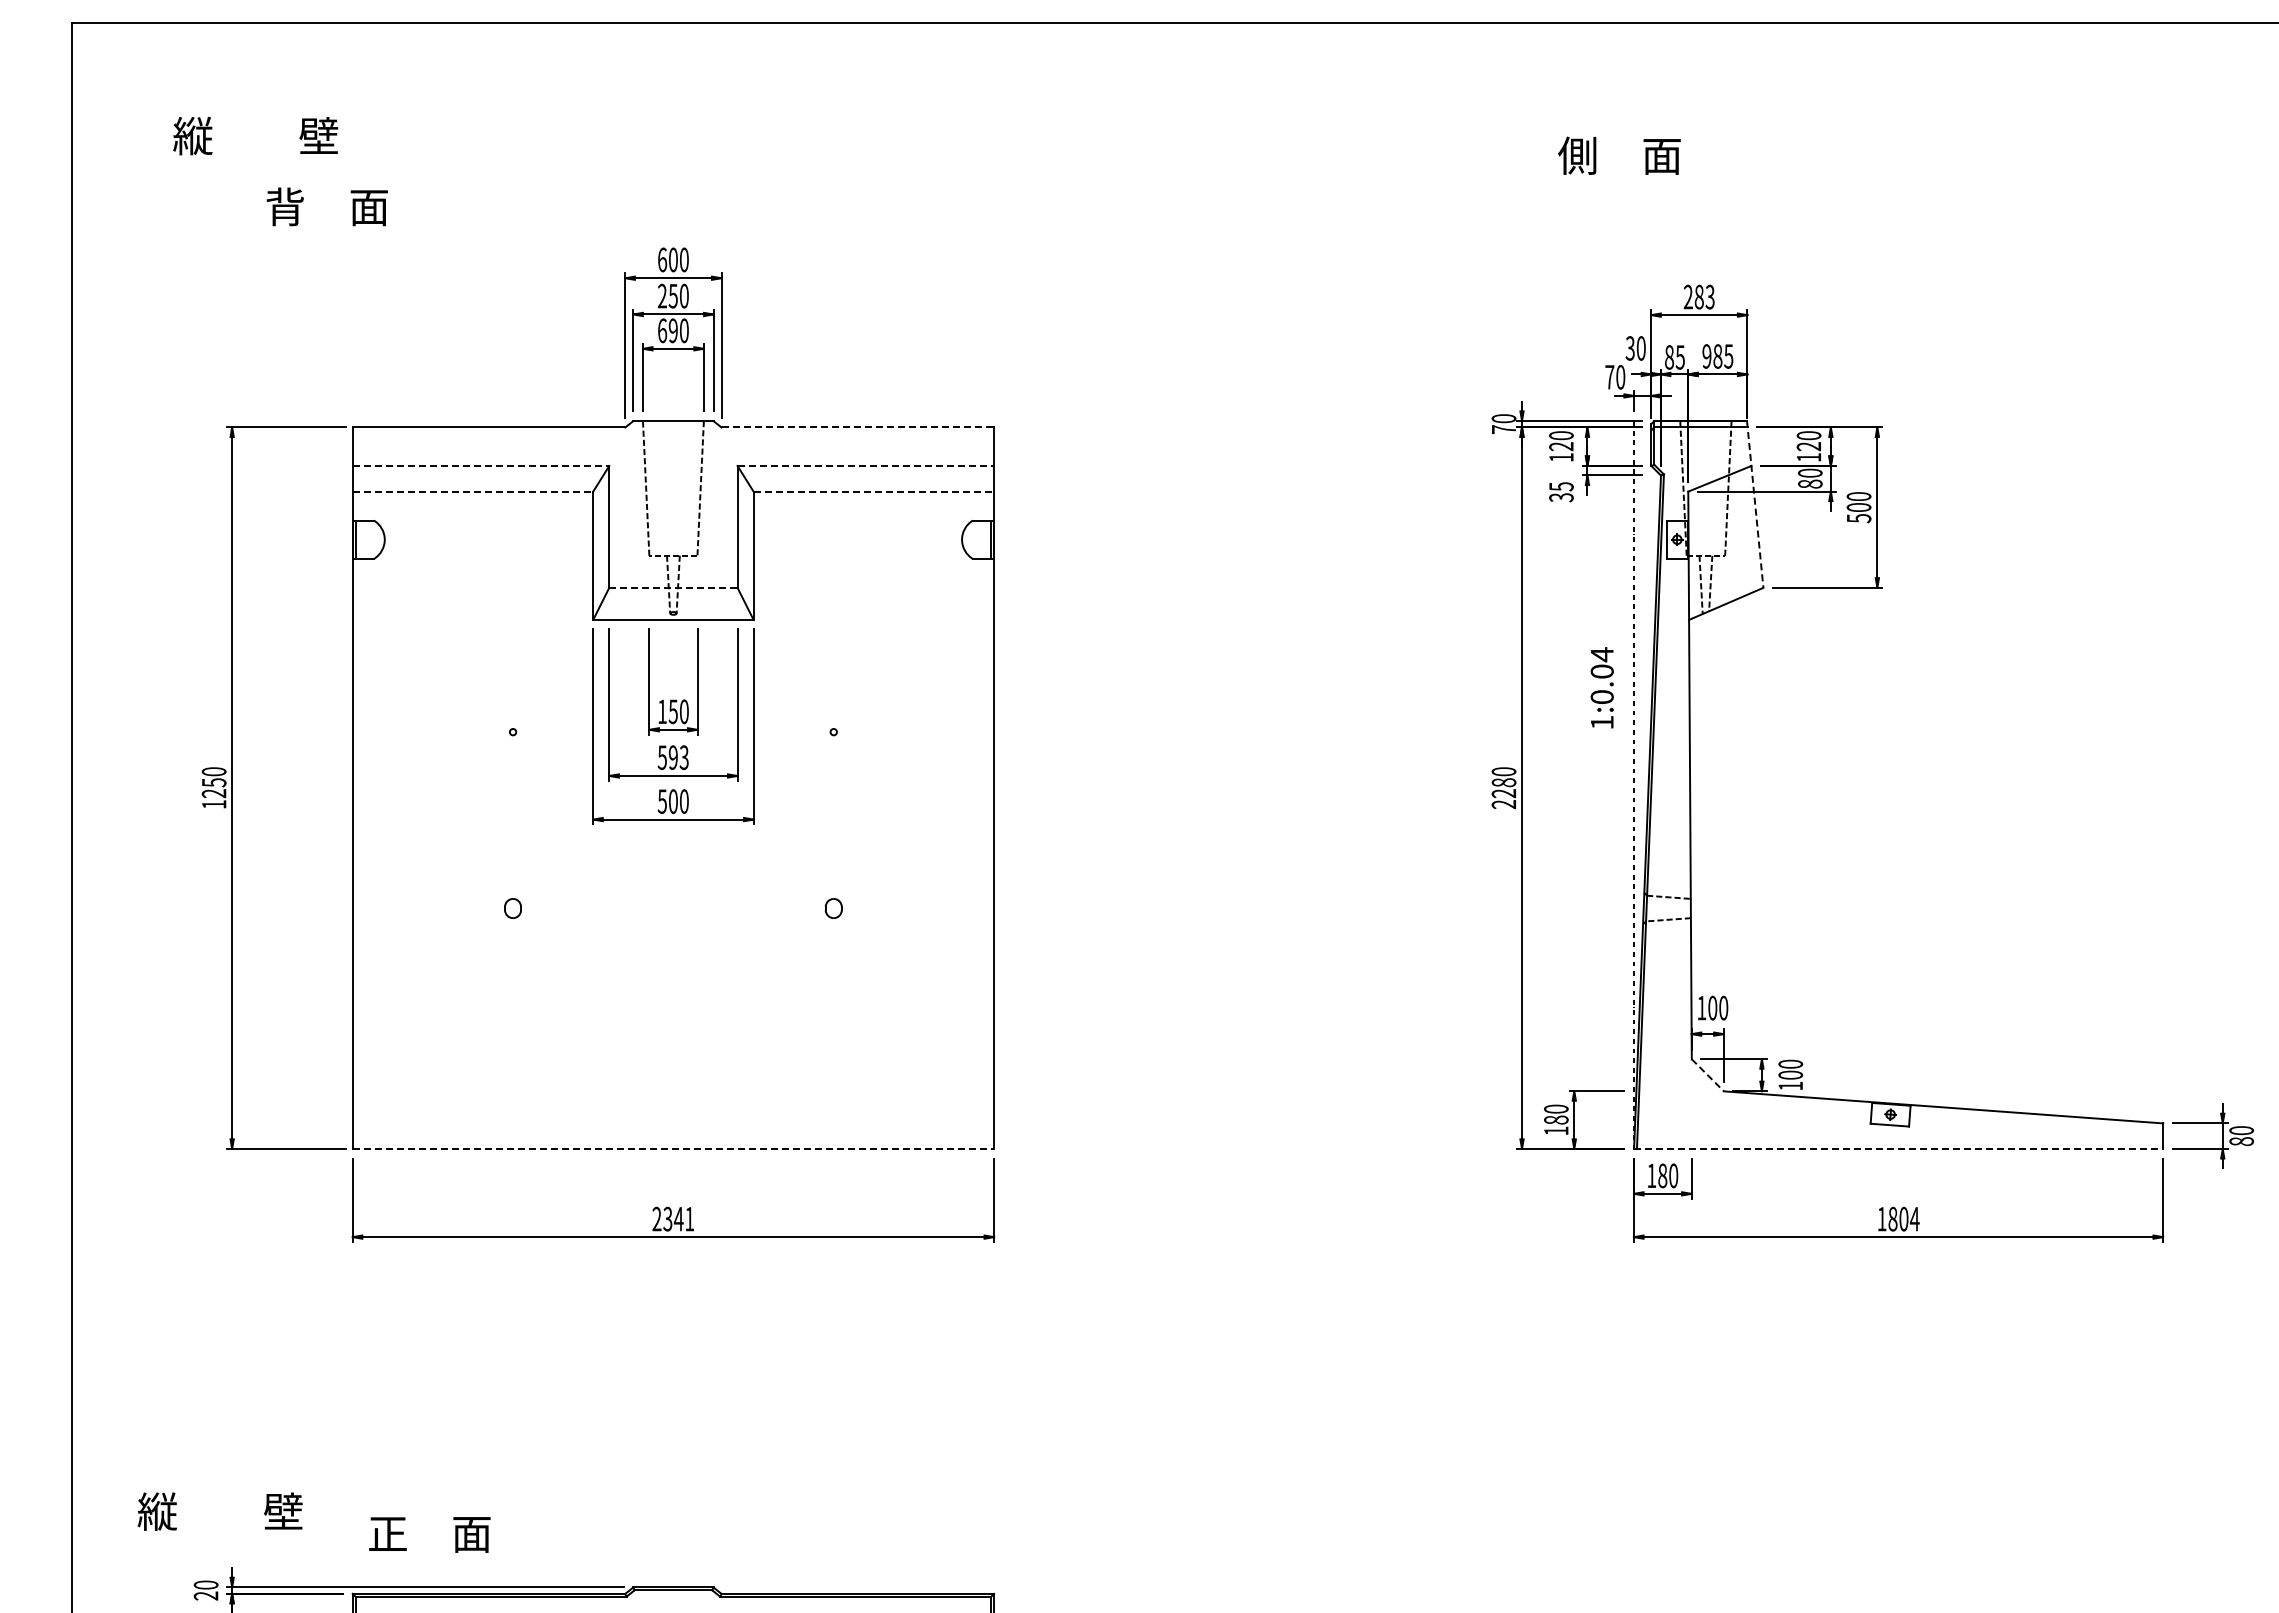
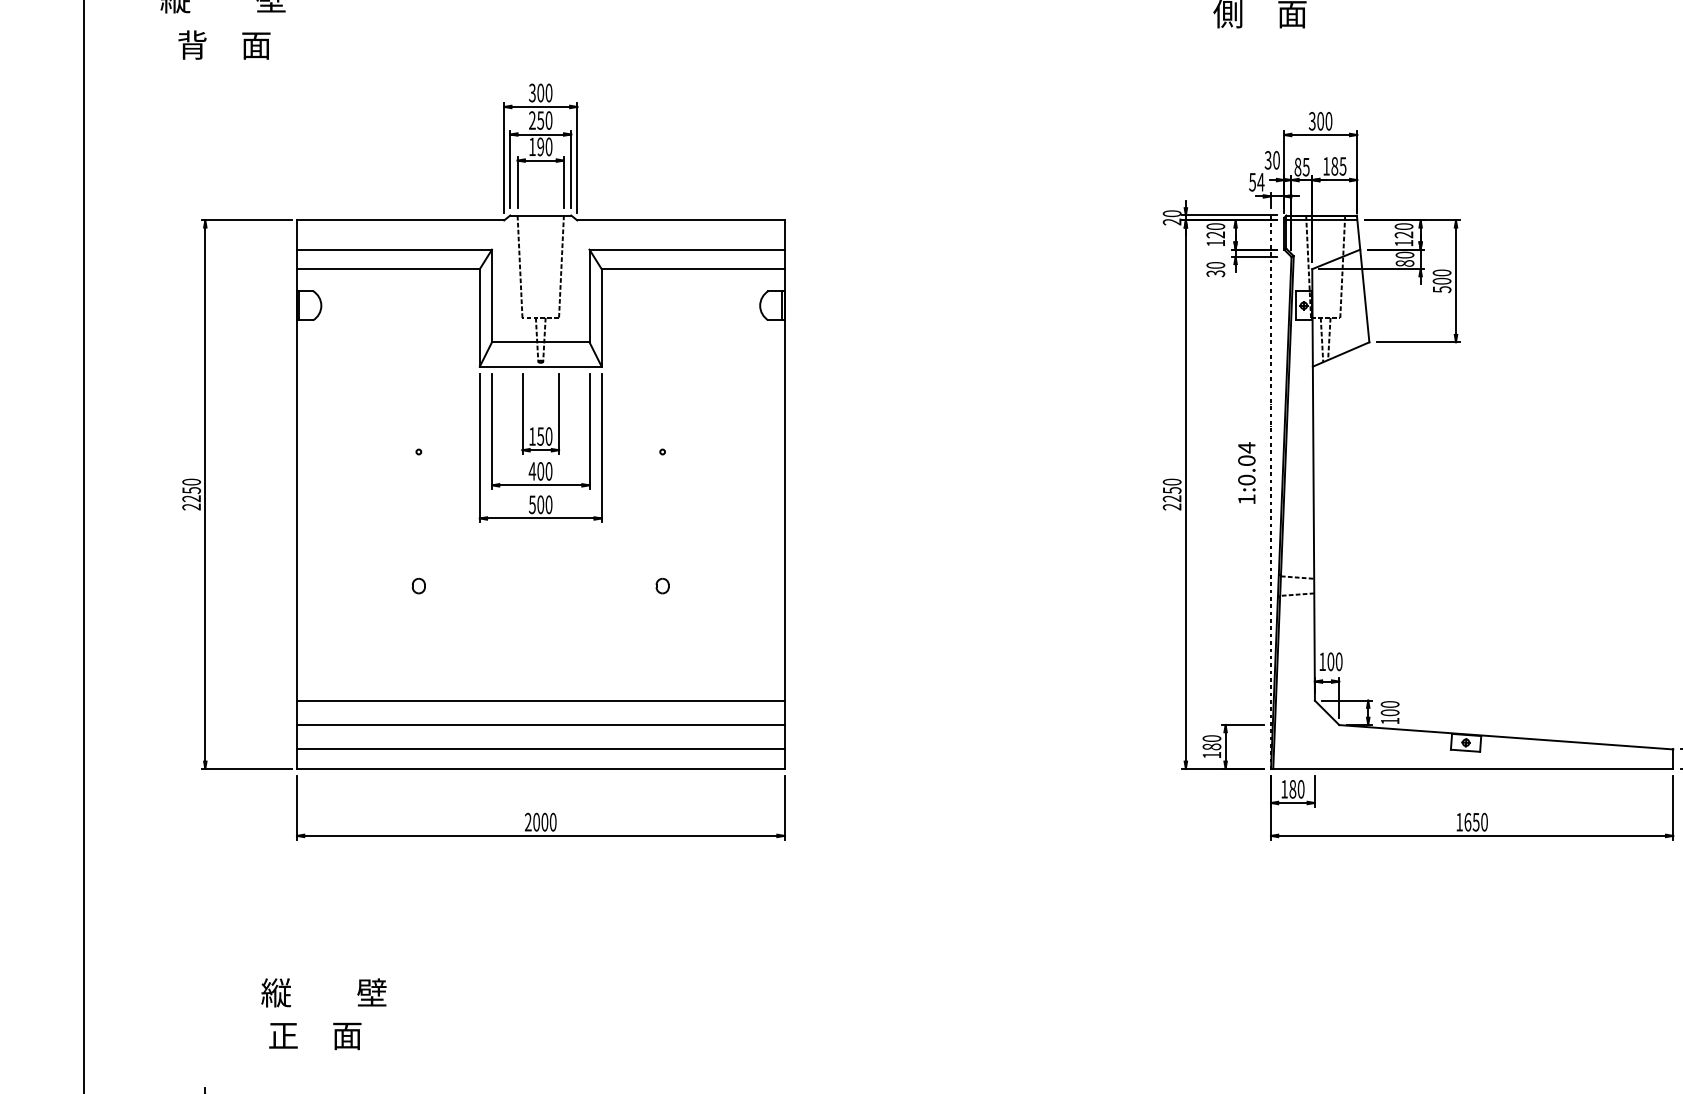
text: (326, 206) -> (223, 44), moved
text: (662, 259) -> (532, 92), 600 -> 300
text: (1698, 296) -> (1320, 120), 283 -> 300
text: (662, 330) -> (532, 146), 690 -> 190
text: (1706, 356) -> (1326, 166), 985 -> 185
text: (1615, 377) -> (1256, 182), 70 -> 54
line: (858, 427) -> (681, 220), dashed -> solid
text: (1503, 429) -> (1171, 221), 70 -> 20
line: (481, 465) -> (394, 249), dashed -> solid
line: (866, 465) -> (687, 249), dashed -> solid
text: (1561, 486) -> (1215, 265), 35 -> 30
line: (473, 491) -> (388, 269), dashed -> solid
line: (874, 491) -> (693, 269), dashed -> solid
line: (1755, 504) -> (1363, 278), dashed -> solid
line: (673, 587) -> (540, 342), dashed -> solid
text: (1601, 687) -> (1246, 472), moved
text: (672, 757) -> (540, 471), 593 -> 400
text: (1503, 782) -> (1171, 490), 2280 -> 2250
text: (213, 804) -> (191, 507), 1250 -> 2250
line: (673, 1059) -> (540, 700), added
line: (1707, 1075) -> (1326, 713), dashed -> solid
line: (673, 1091) -> (540, 725), added
line: (673, 1123) -> (540, 749), added
line: (673, 1149) -> (540, 769), dashed -> solid
line: (1898, 1149) -> (1472, 769), dashed -> solid
text: (678, 1218) -> (544, 821), 2341 -> 2000
text: (1903, 1218) -> (1475, 821), 1804 -> 1650
text: (219, 1511) -> (323, 992), moved
text: (429, 1534) -> (315, 1036), moved

